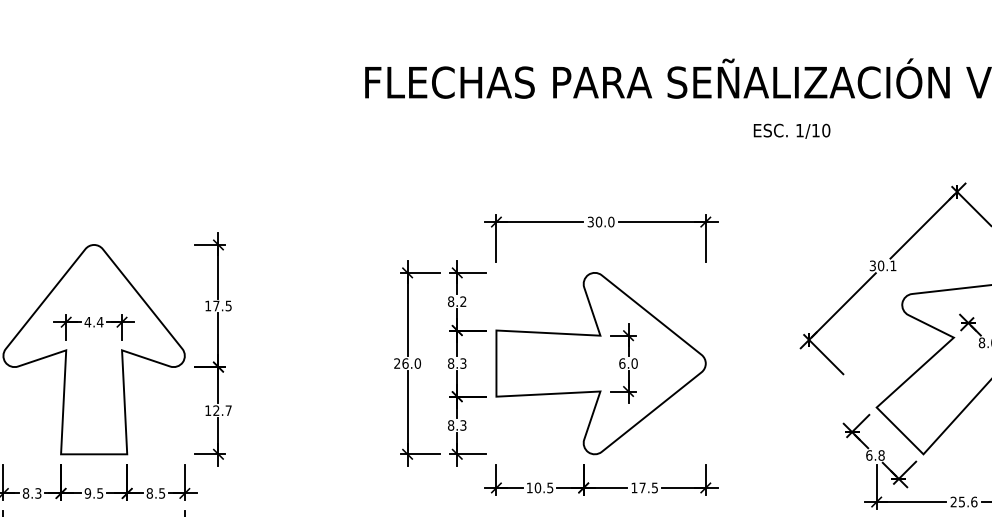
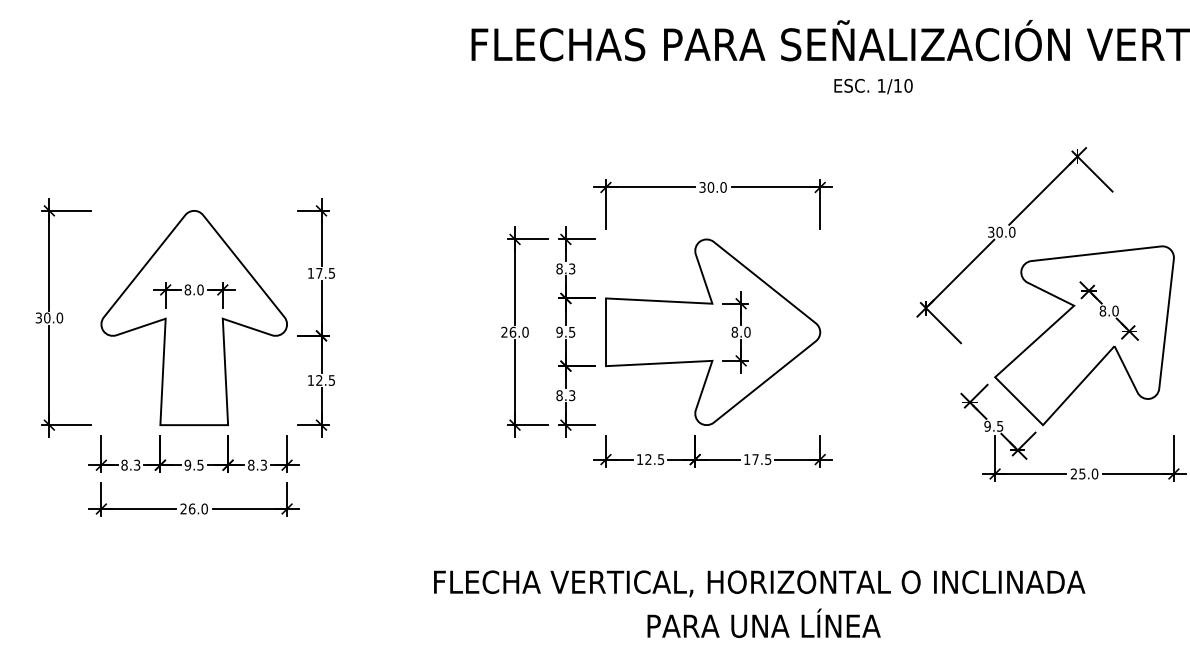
text: (792, 131) -> (873, 86), moved
text: (893, 265) -> (1012, 231), 30.1 -> 30.0
text: (463, 302) -> (572, 269), 8.2 -> 8.3
text: (93, 321) -> (193, 289), 4.4 -> 8.0
text: (456, 362) -> (565, 331), 8.3 -> 9.5
text: (622, 362) -> (734, 331), 6.0 -> 8.0
text: (228, 410) -> (331, 380), 12.7 -> 12.5
text: (875, 454) -> (993, 425), 6.8 -> 9.5
text: (537, 487) -> (648, 459), 10.5 -> 12.5
text: (161, 492) -> (263, 464), 8.5 -> 8.3
text: (974, 501) -> (1095, 473), 25.6 -> 25.0

